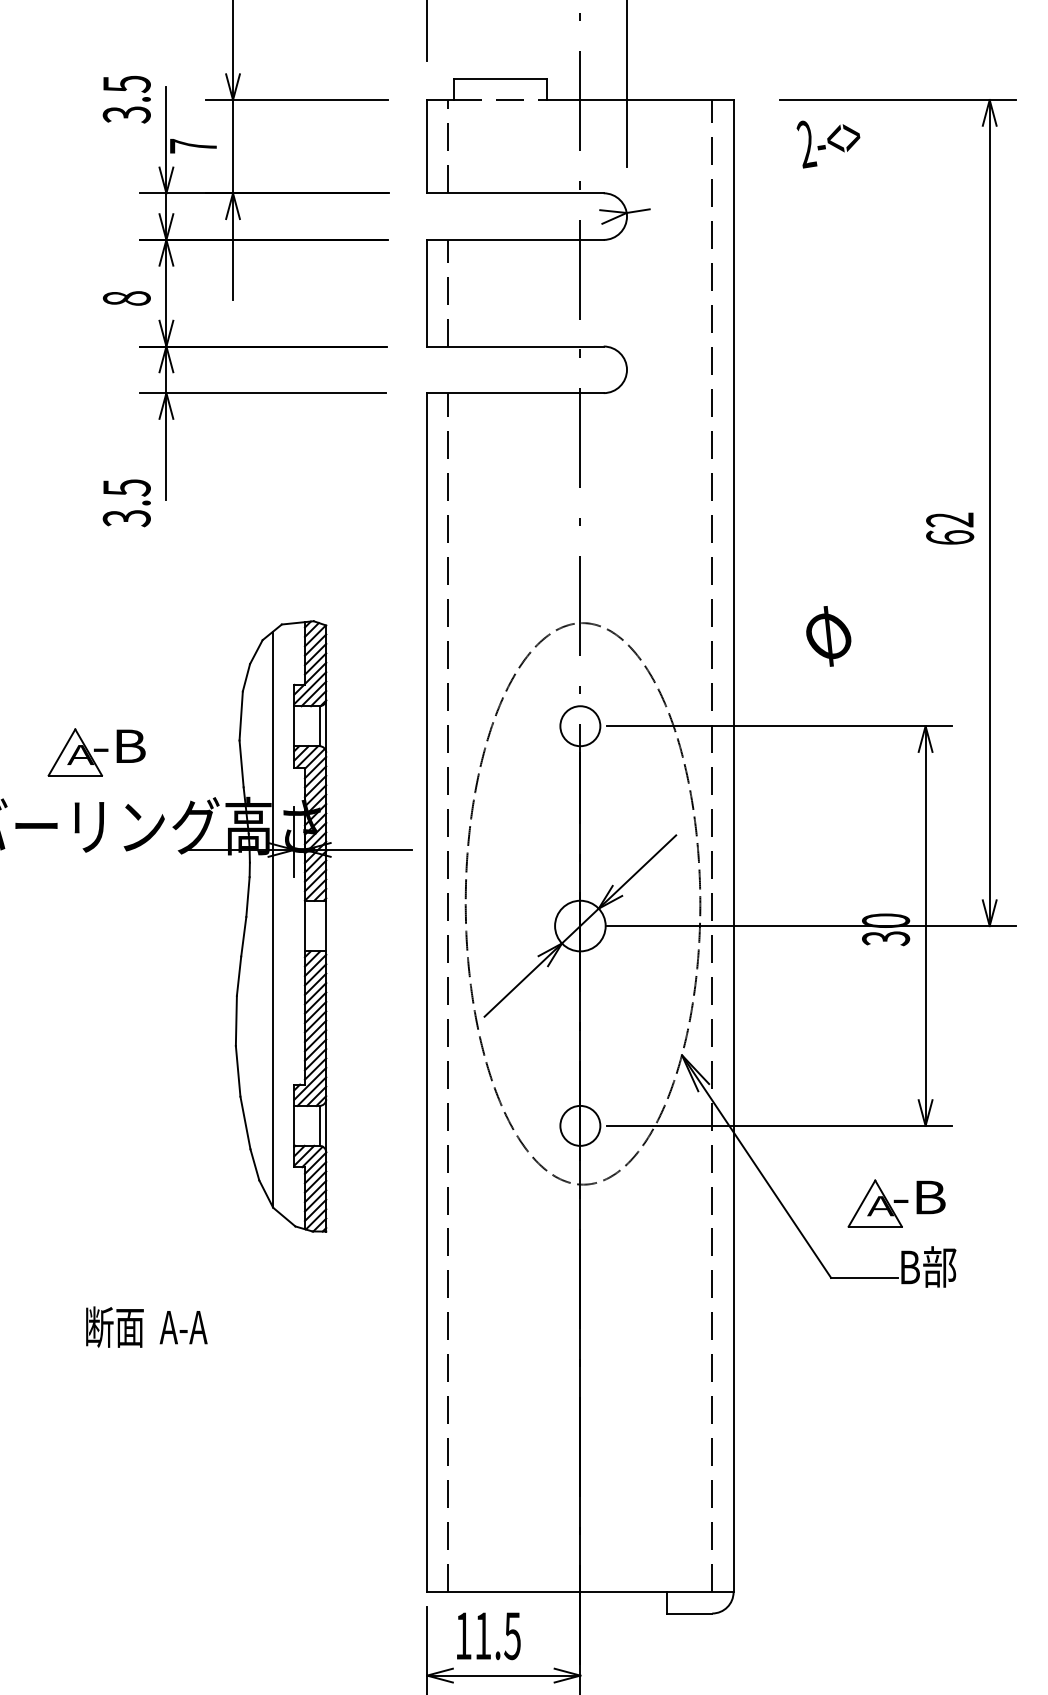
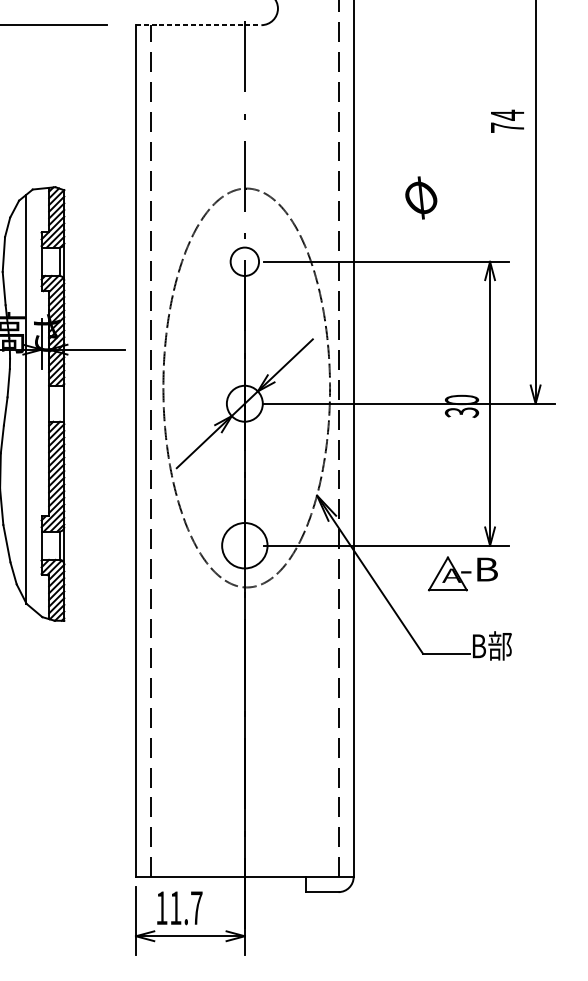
line: (515, 393) -> (198, 25), solid -> dashed
text: (950, 528) -> (507, 121), 62 -> 74
circle: (580, 1125) -> (244, 545), size x1.6
part: (896, 1203) -> (463, 573), moved
text: (512, 1636) -> (196, 908), 11.5 -> 11.7

